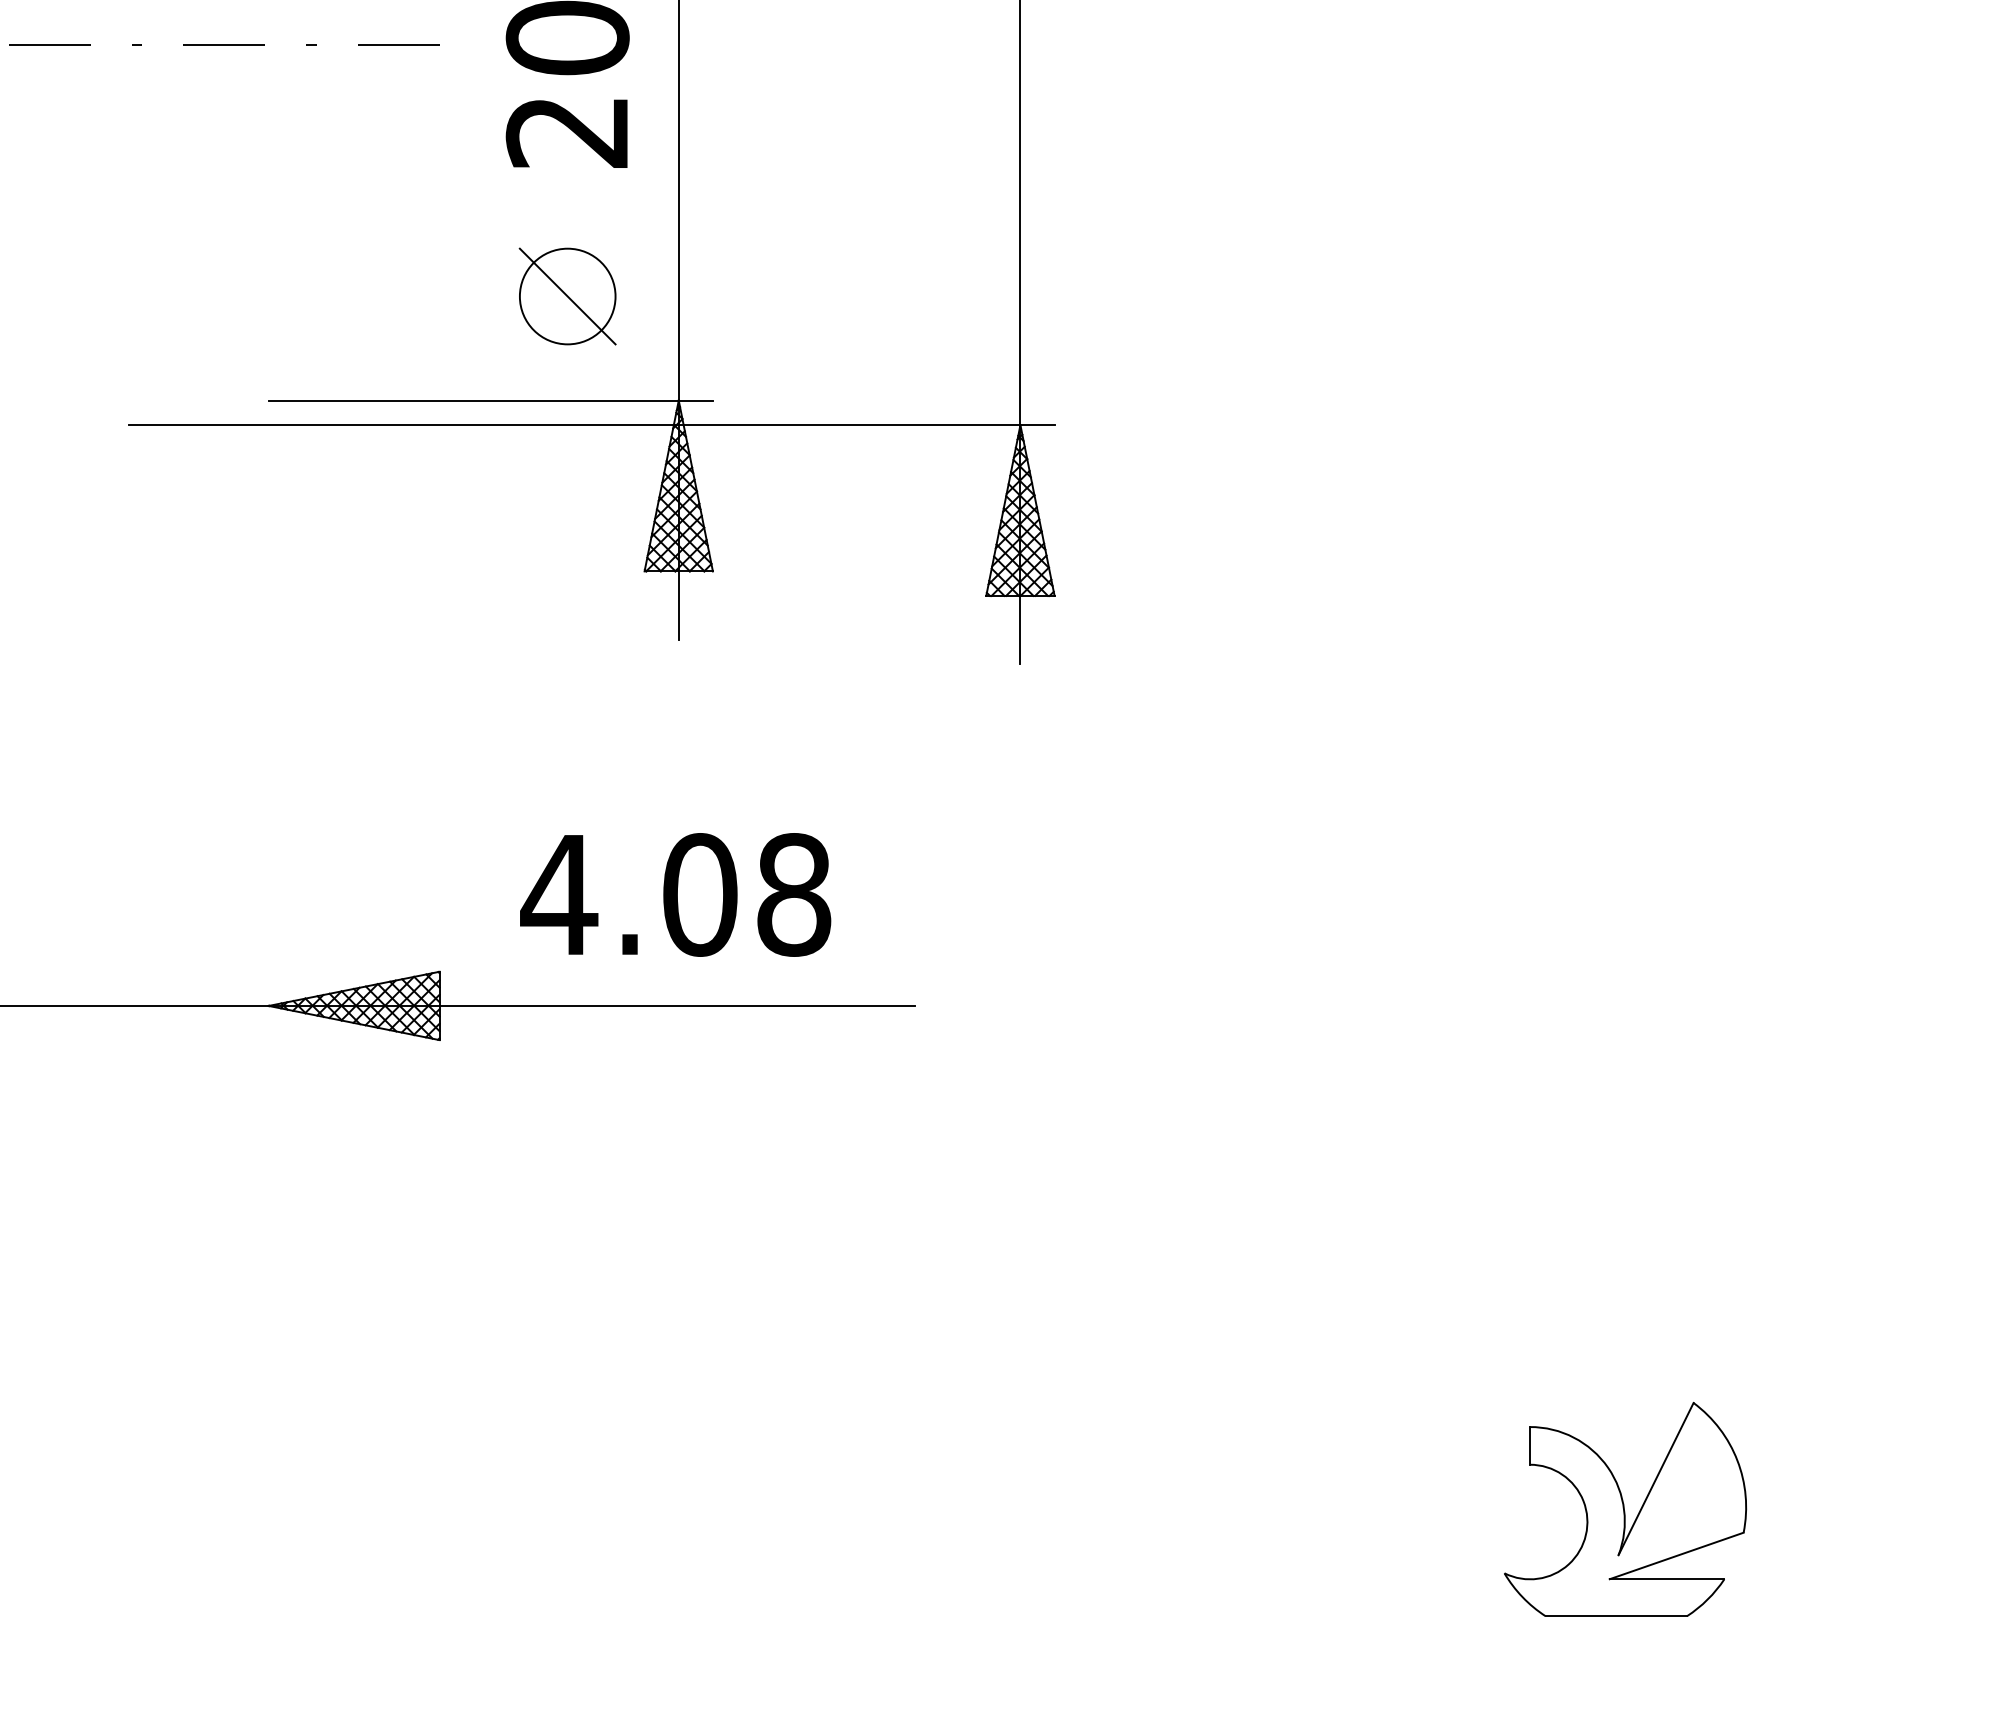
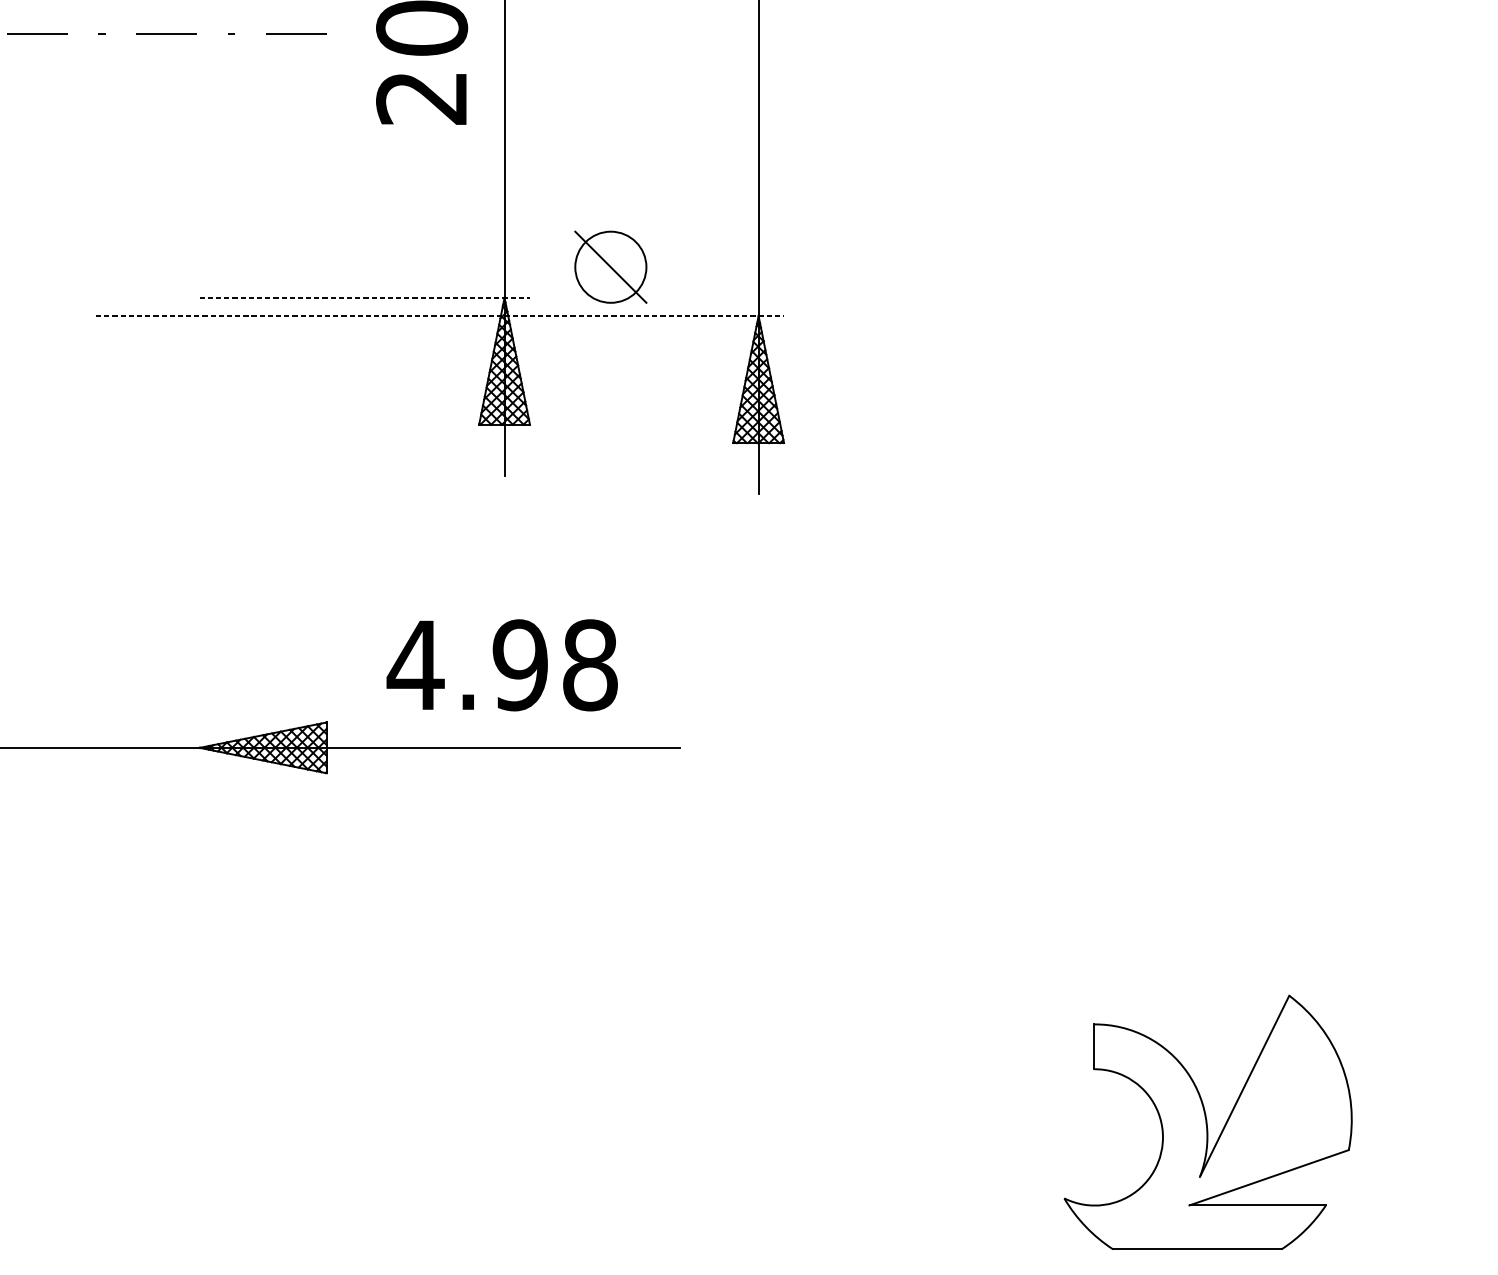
part: (567, 296) -> (610, 267), moved
line: (491, 400) -> (365, 297), solid -> dashed
line: (591, 425) -> (439, 316), solid -> dashed
text: (699, 894) -> (520, 665), 4.08 -> 4.98
part: (1625, 1508) -> (1208, 1121), size x1.6

